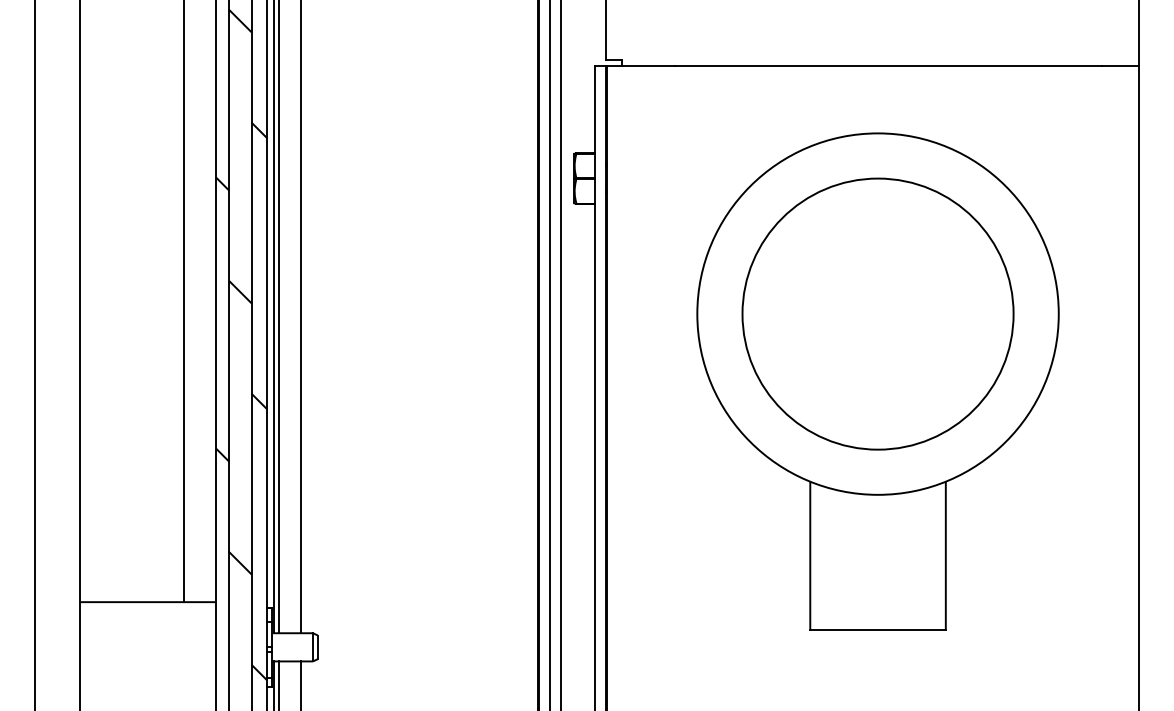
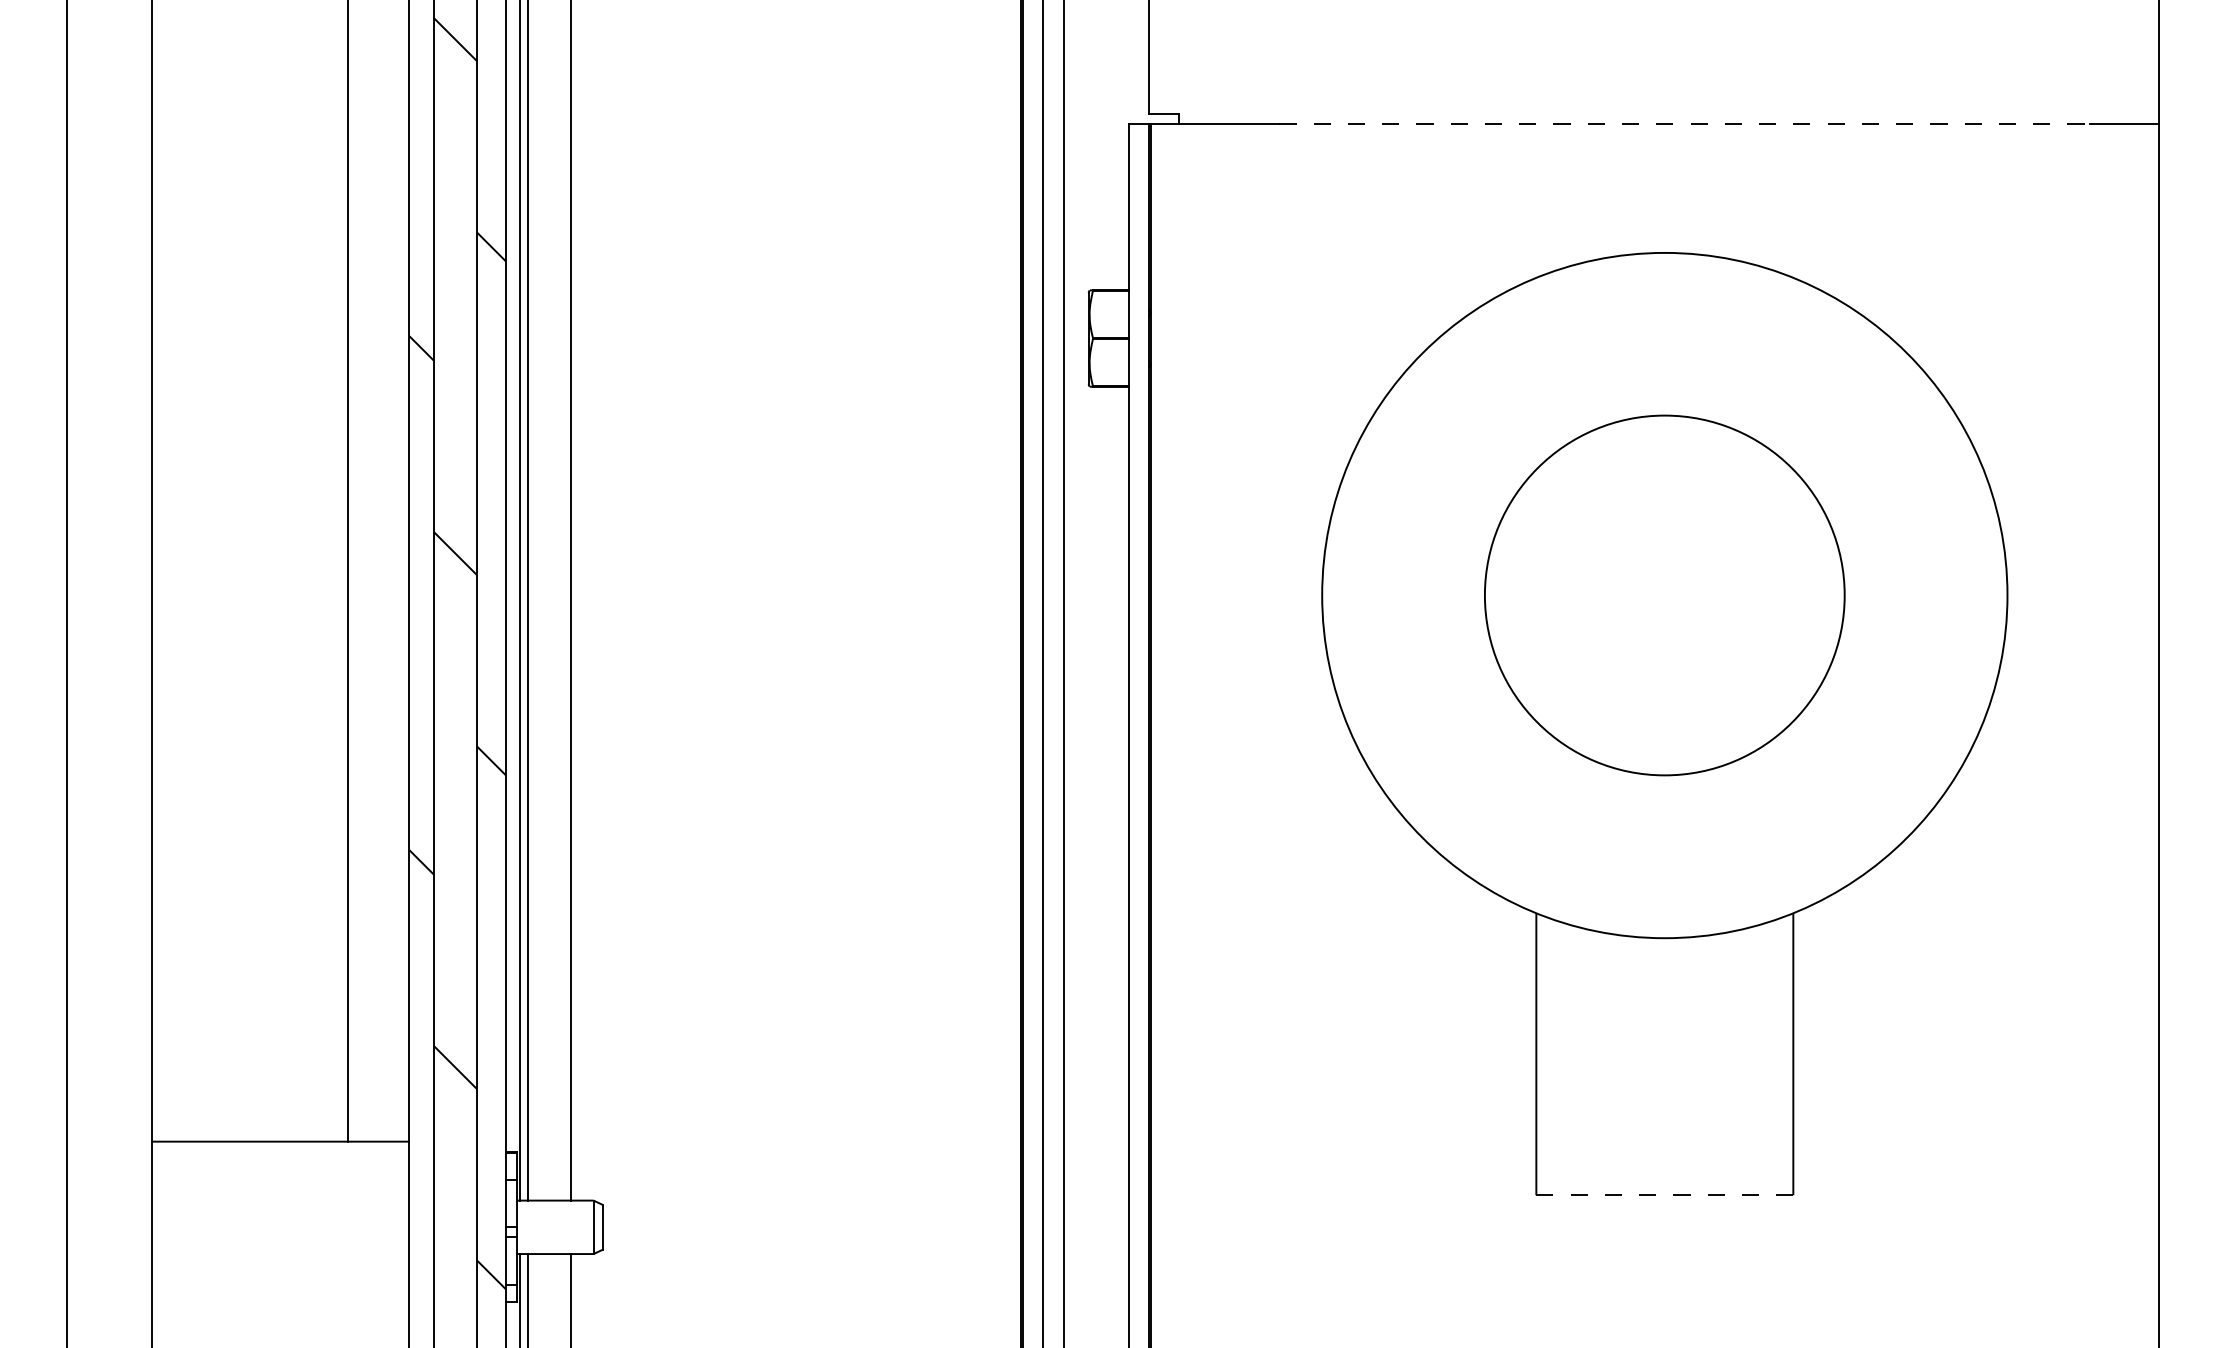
line: (888, 65) -> (1684, 124), solid -> dashed
circle: (877, 313) -> (1663, 594), size x0.7
line: (878, 630) -> (1665, 1195), solid -> dashed

